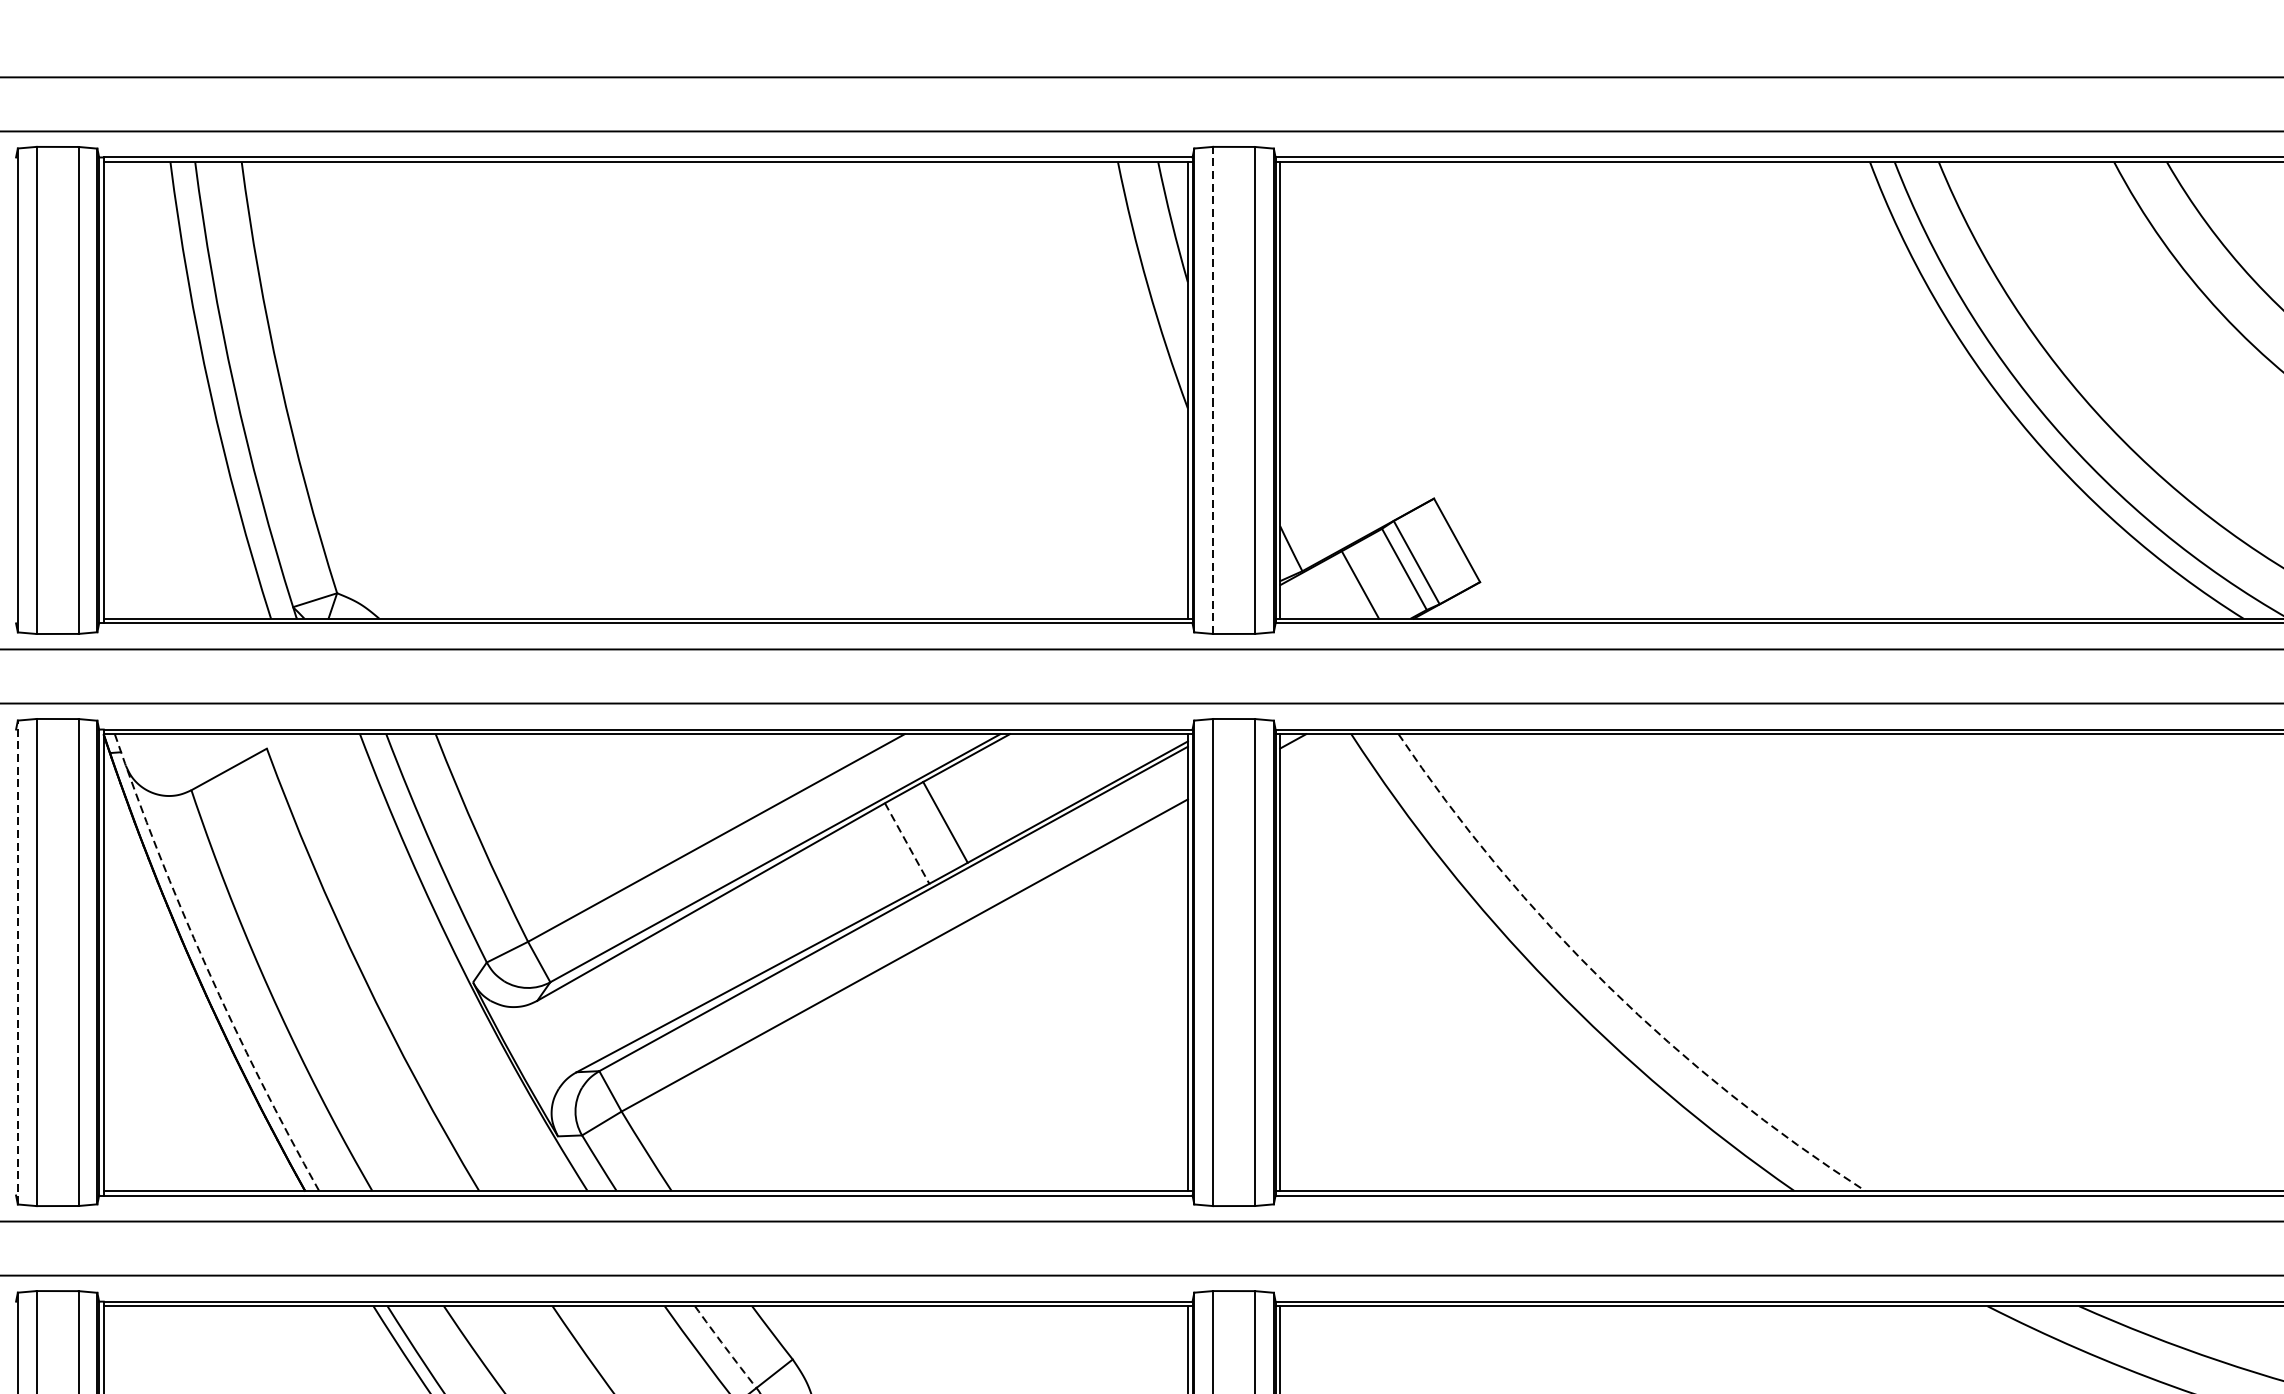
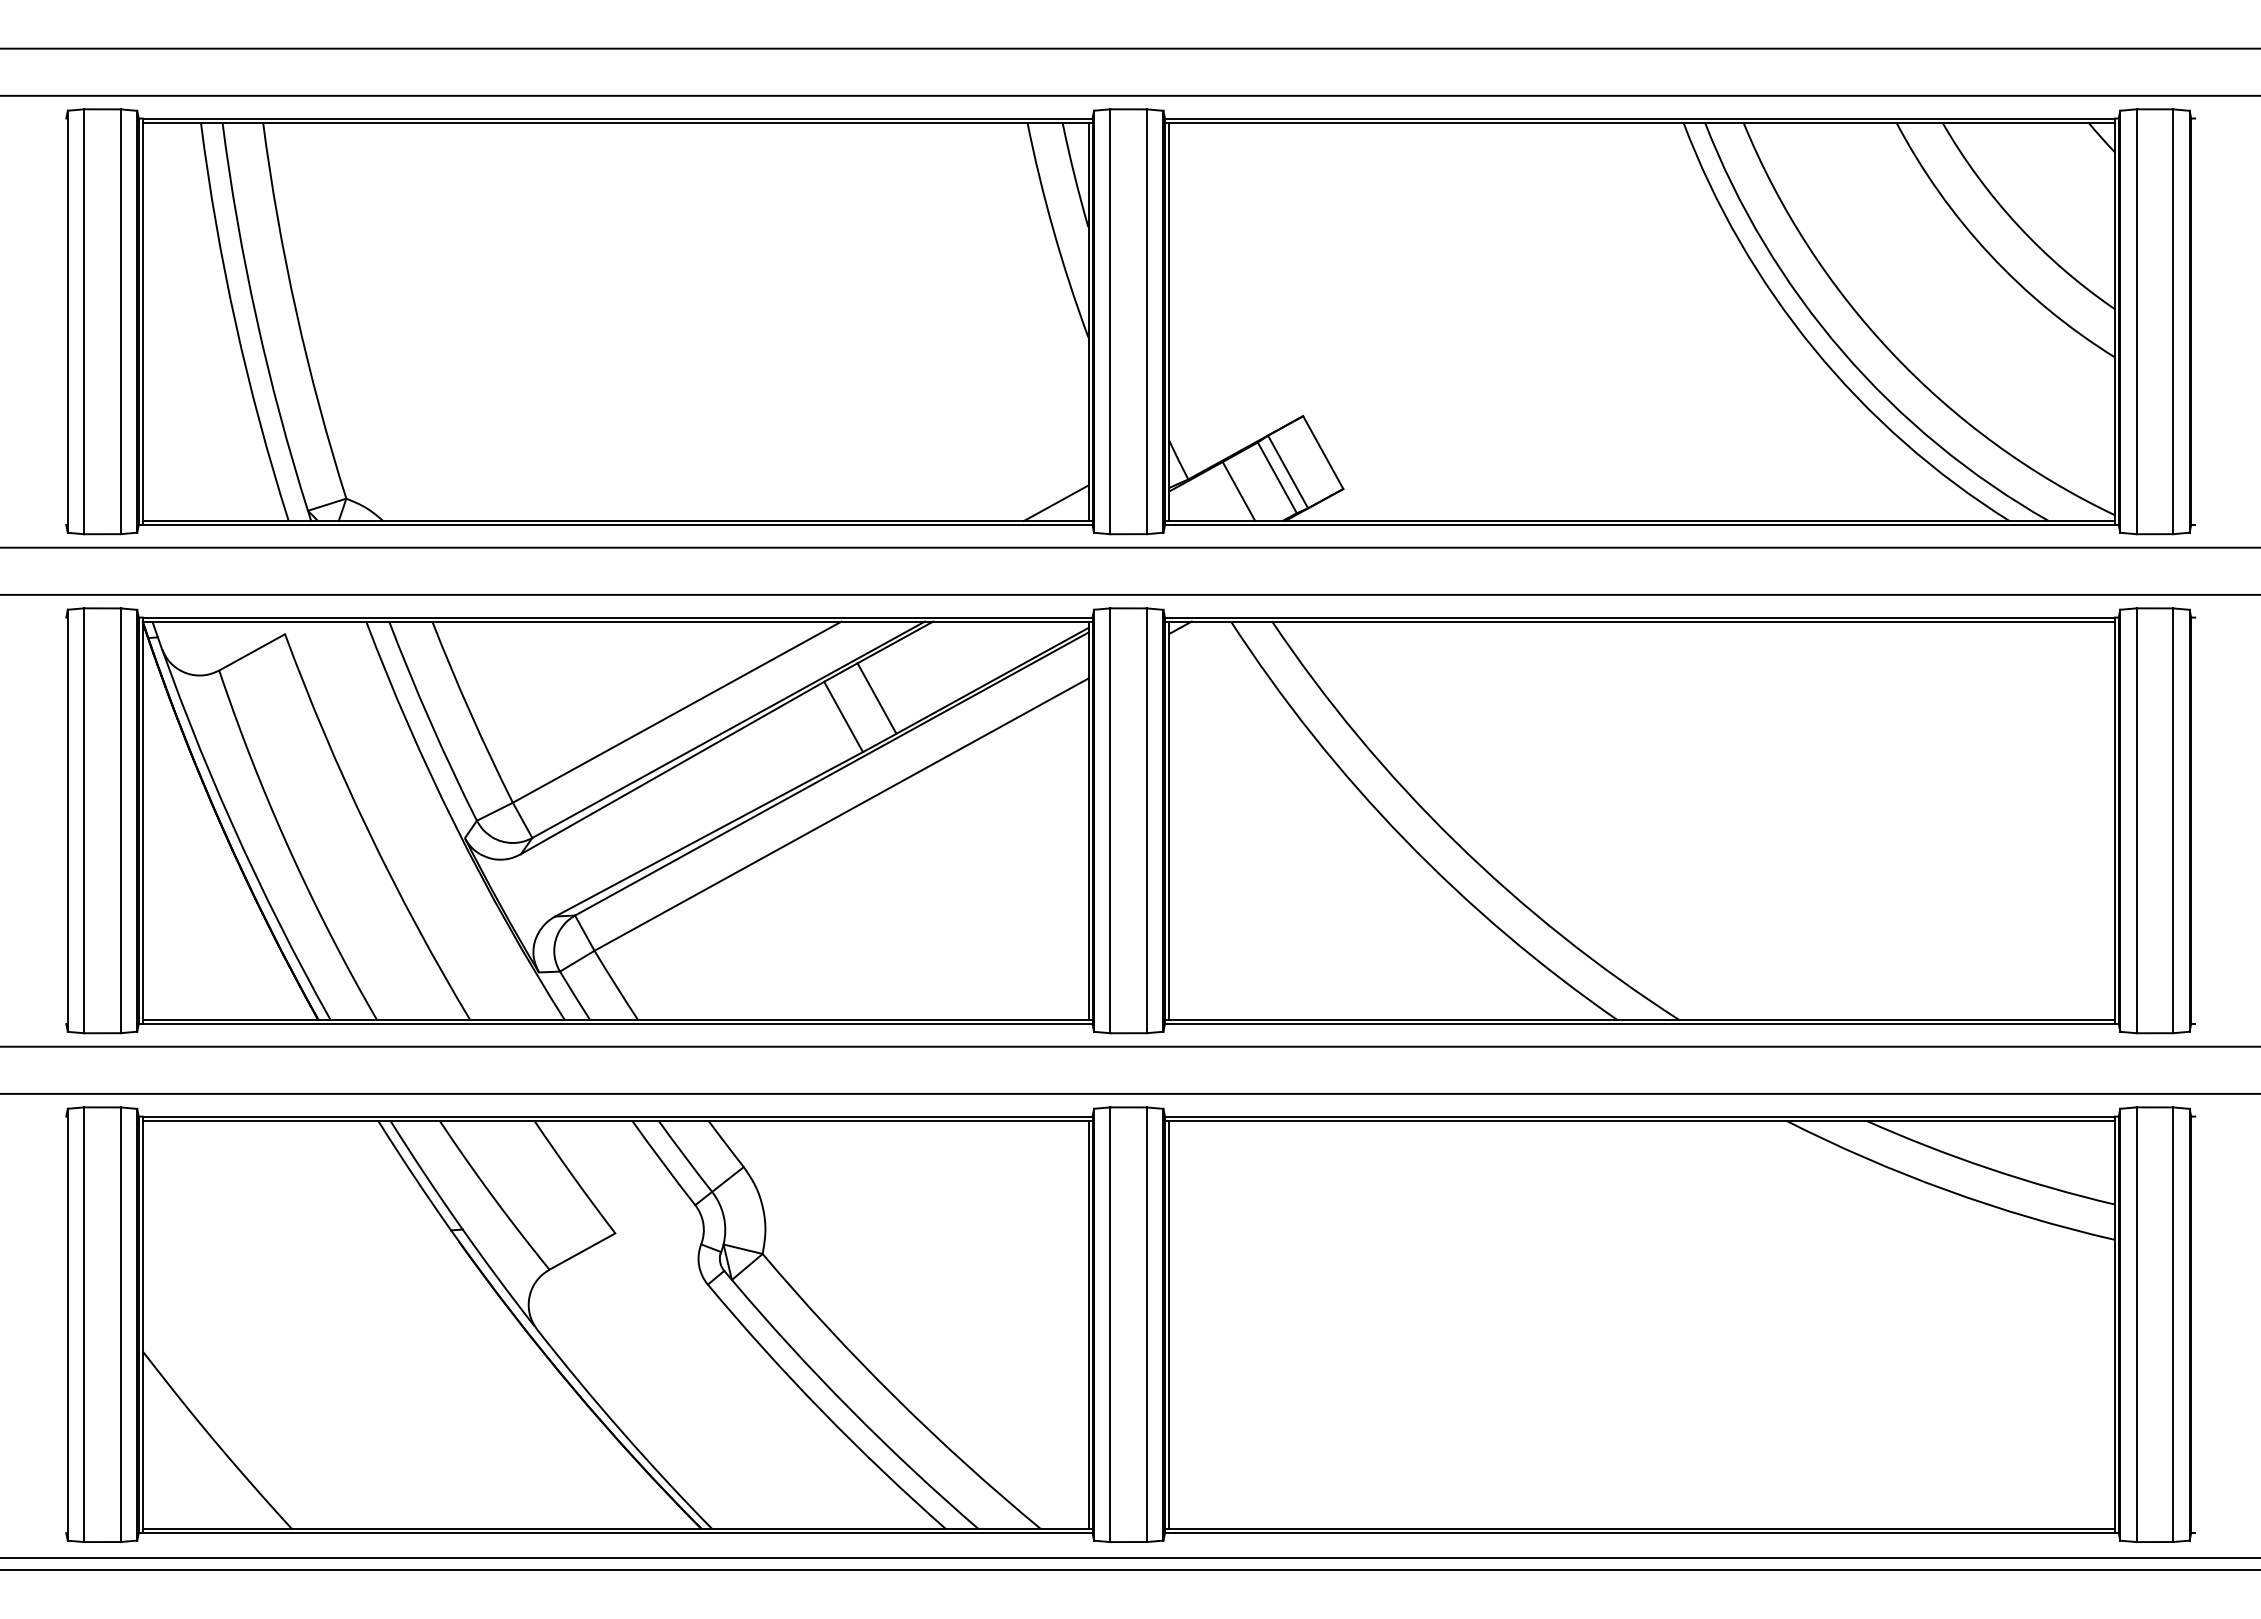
line: (1213, 390) -> (1110, 321), dashed -> solid
line: (1151, 597) -> (1056, 502), added
line: (907, 844) -> (843, 717), dashed -> solid
line: (17, 962) -> (67, 820), dashed -> solid
arc: (206, 966) -> (232, 824), dashed -> solid
arc: (1608, 986) -> (1455, 841), dashed -> solid
arc: (724, 1347) -> (684, 1156), dashed -> solid

